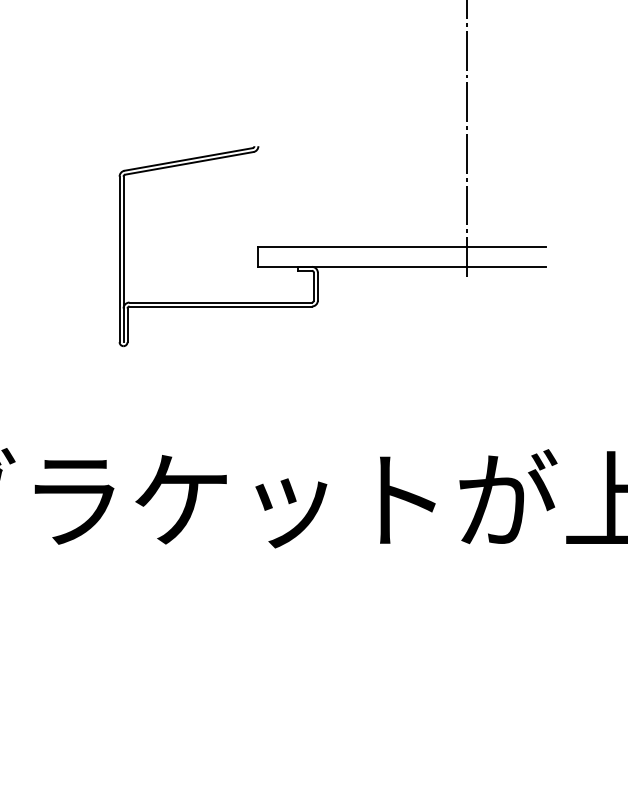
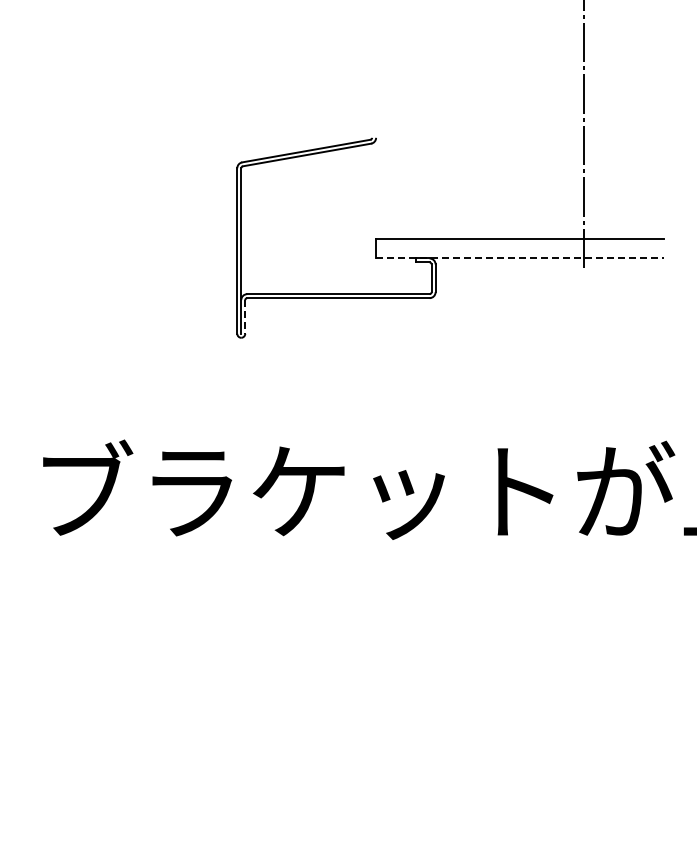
line: (401, 266) -> (519, 258), solid -> dashed
line: (127, 324) -> (245, 316), solid -> dashed

